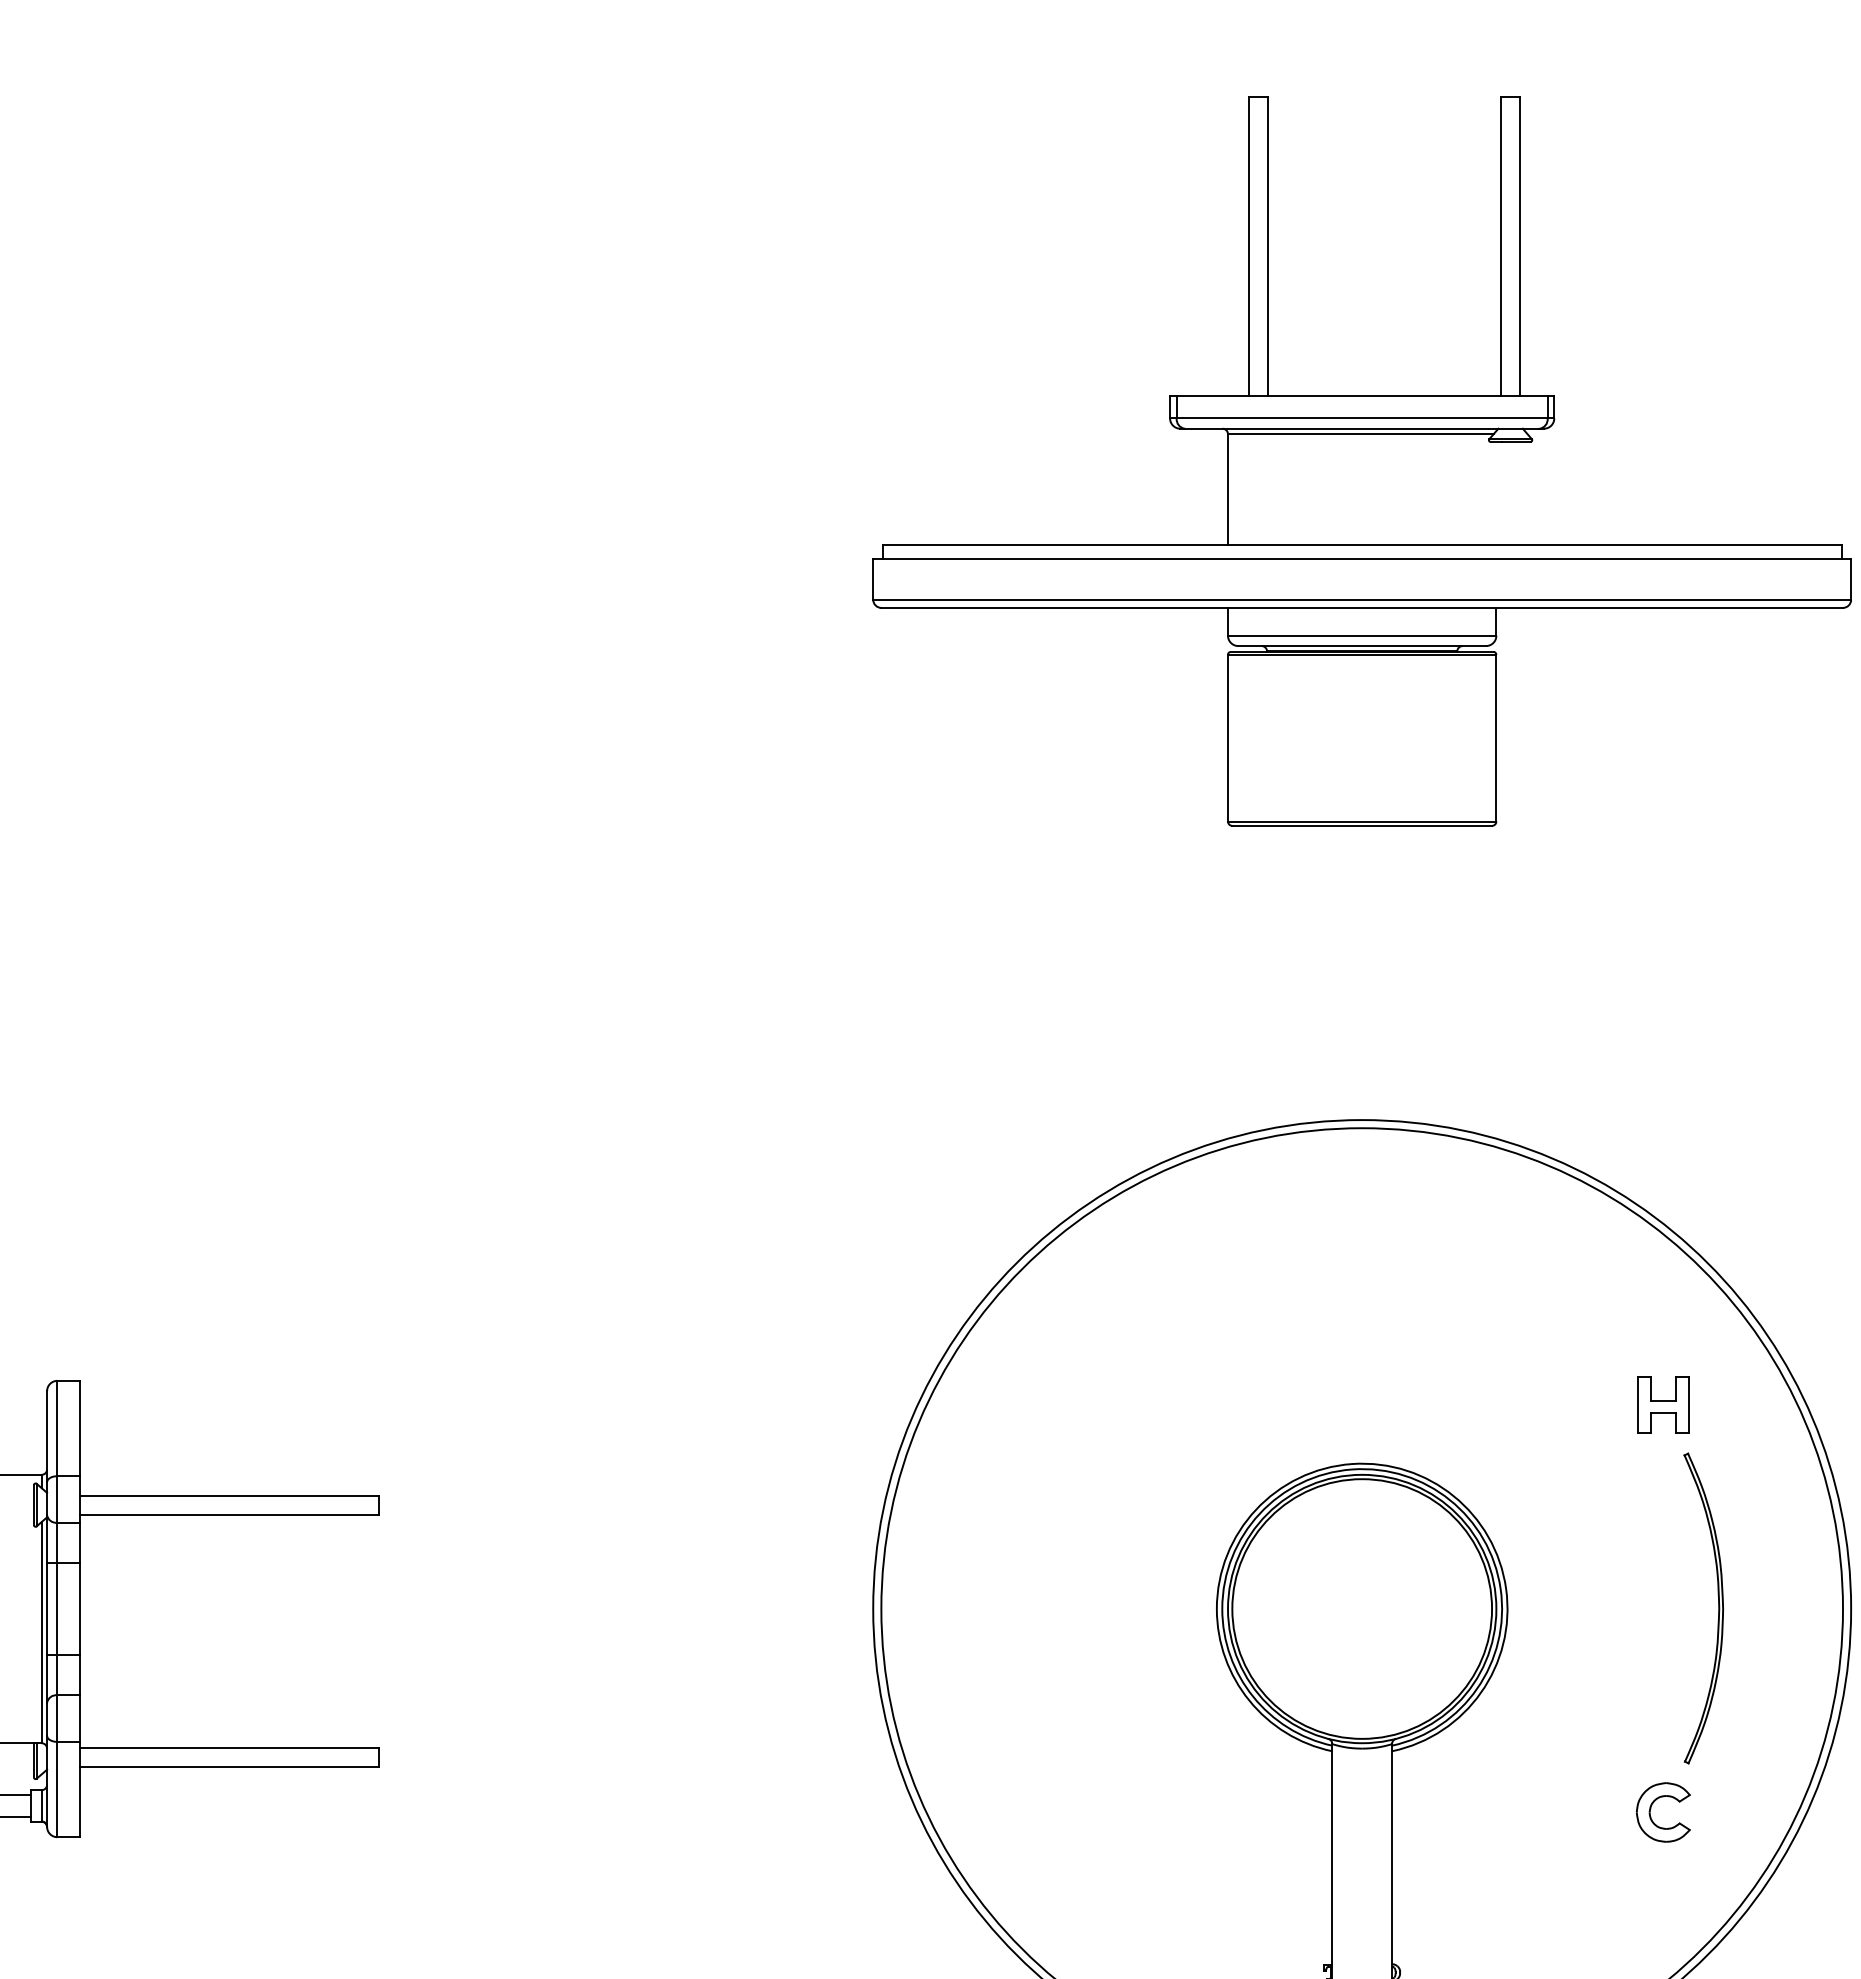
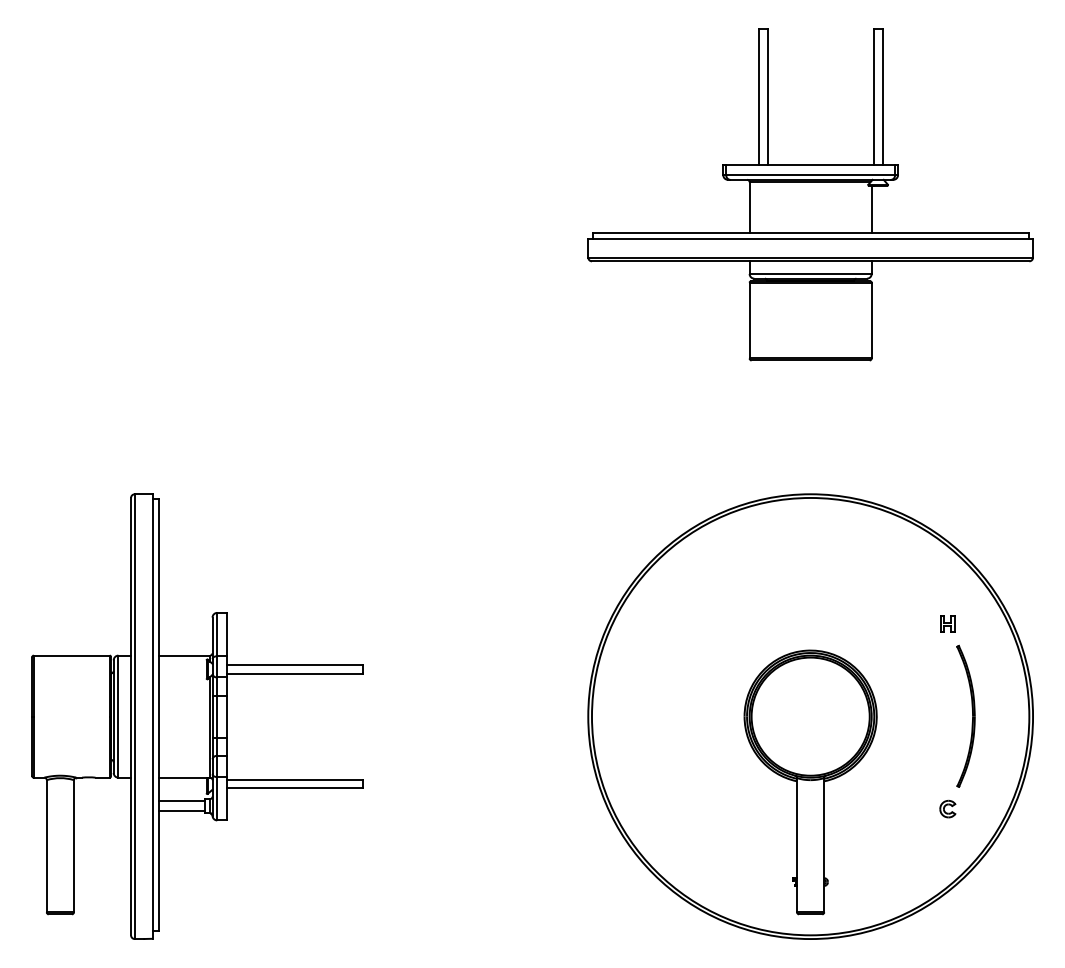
line: (1495, 491) -> (871, 208), added
part: (1663, 1404) -> (947, 623), size x0.62
part: (1663, 1810) -> (947, 808), size x0.62

